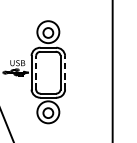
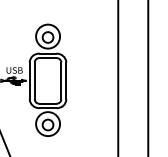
line: (35, 72) -> (34, 80), dashed -> solid
line: (65, 72) -> (66, 80), dashed -> solid

